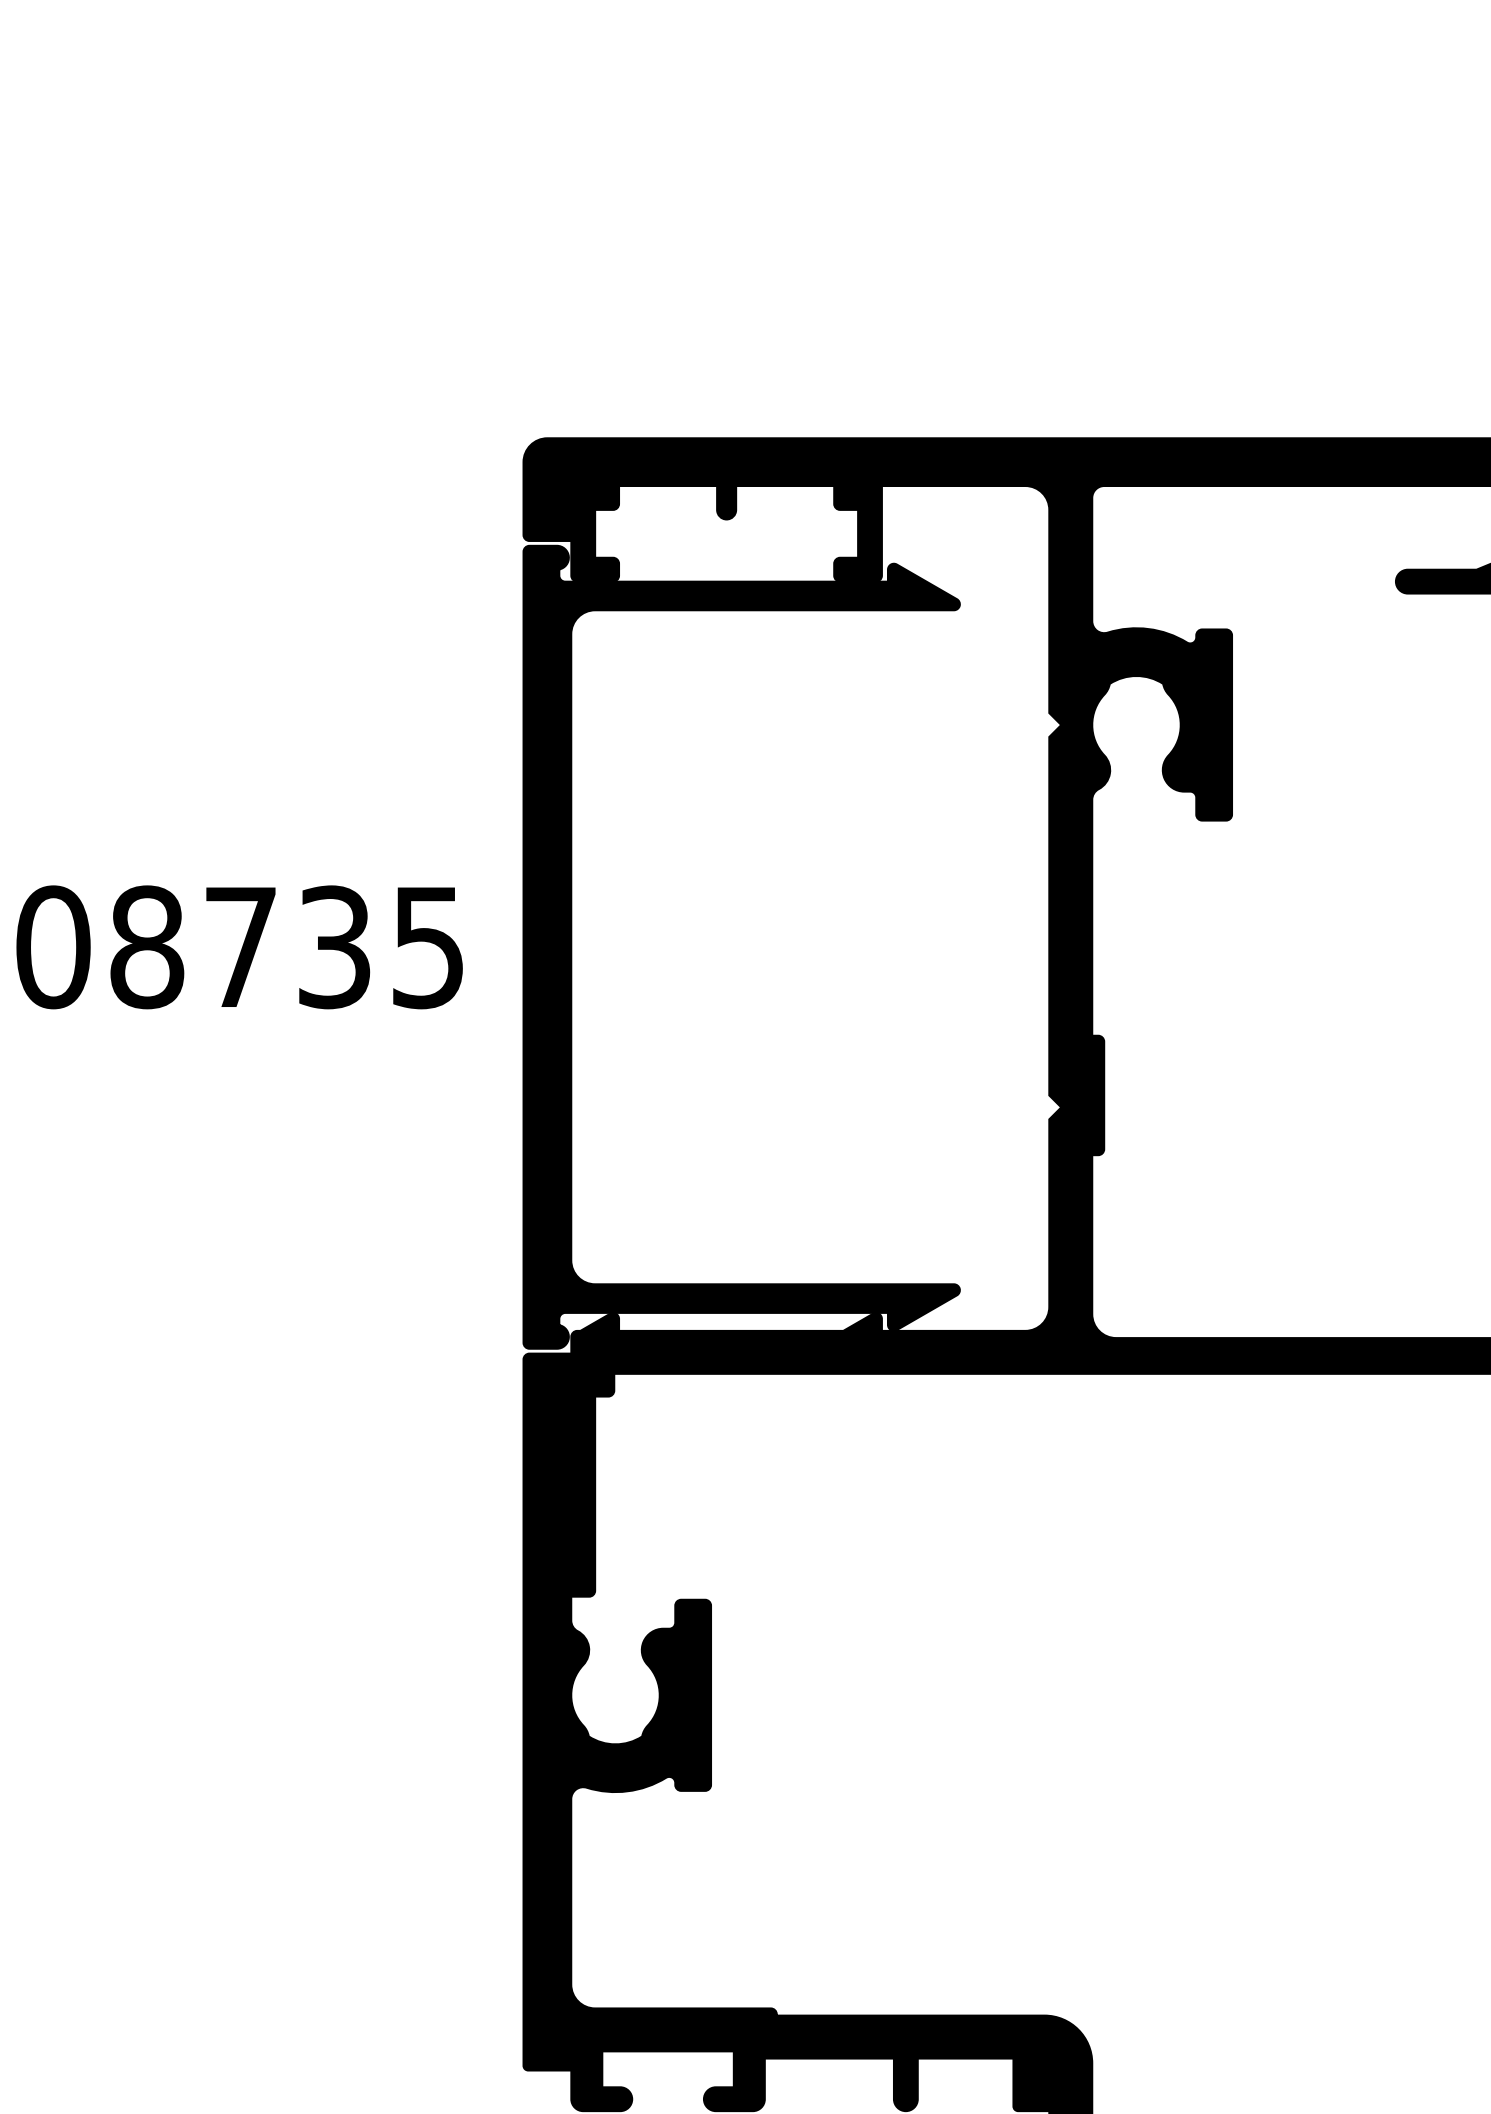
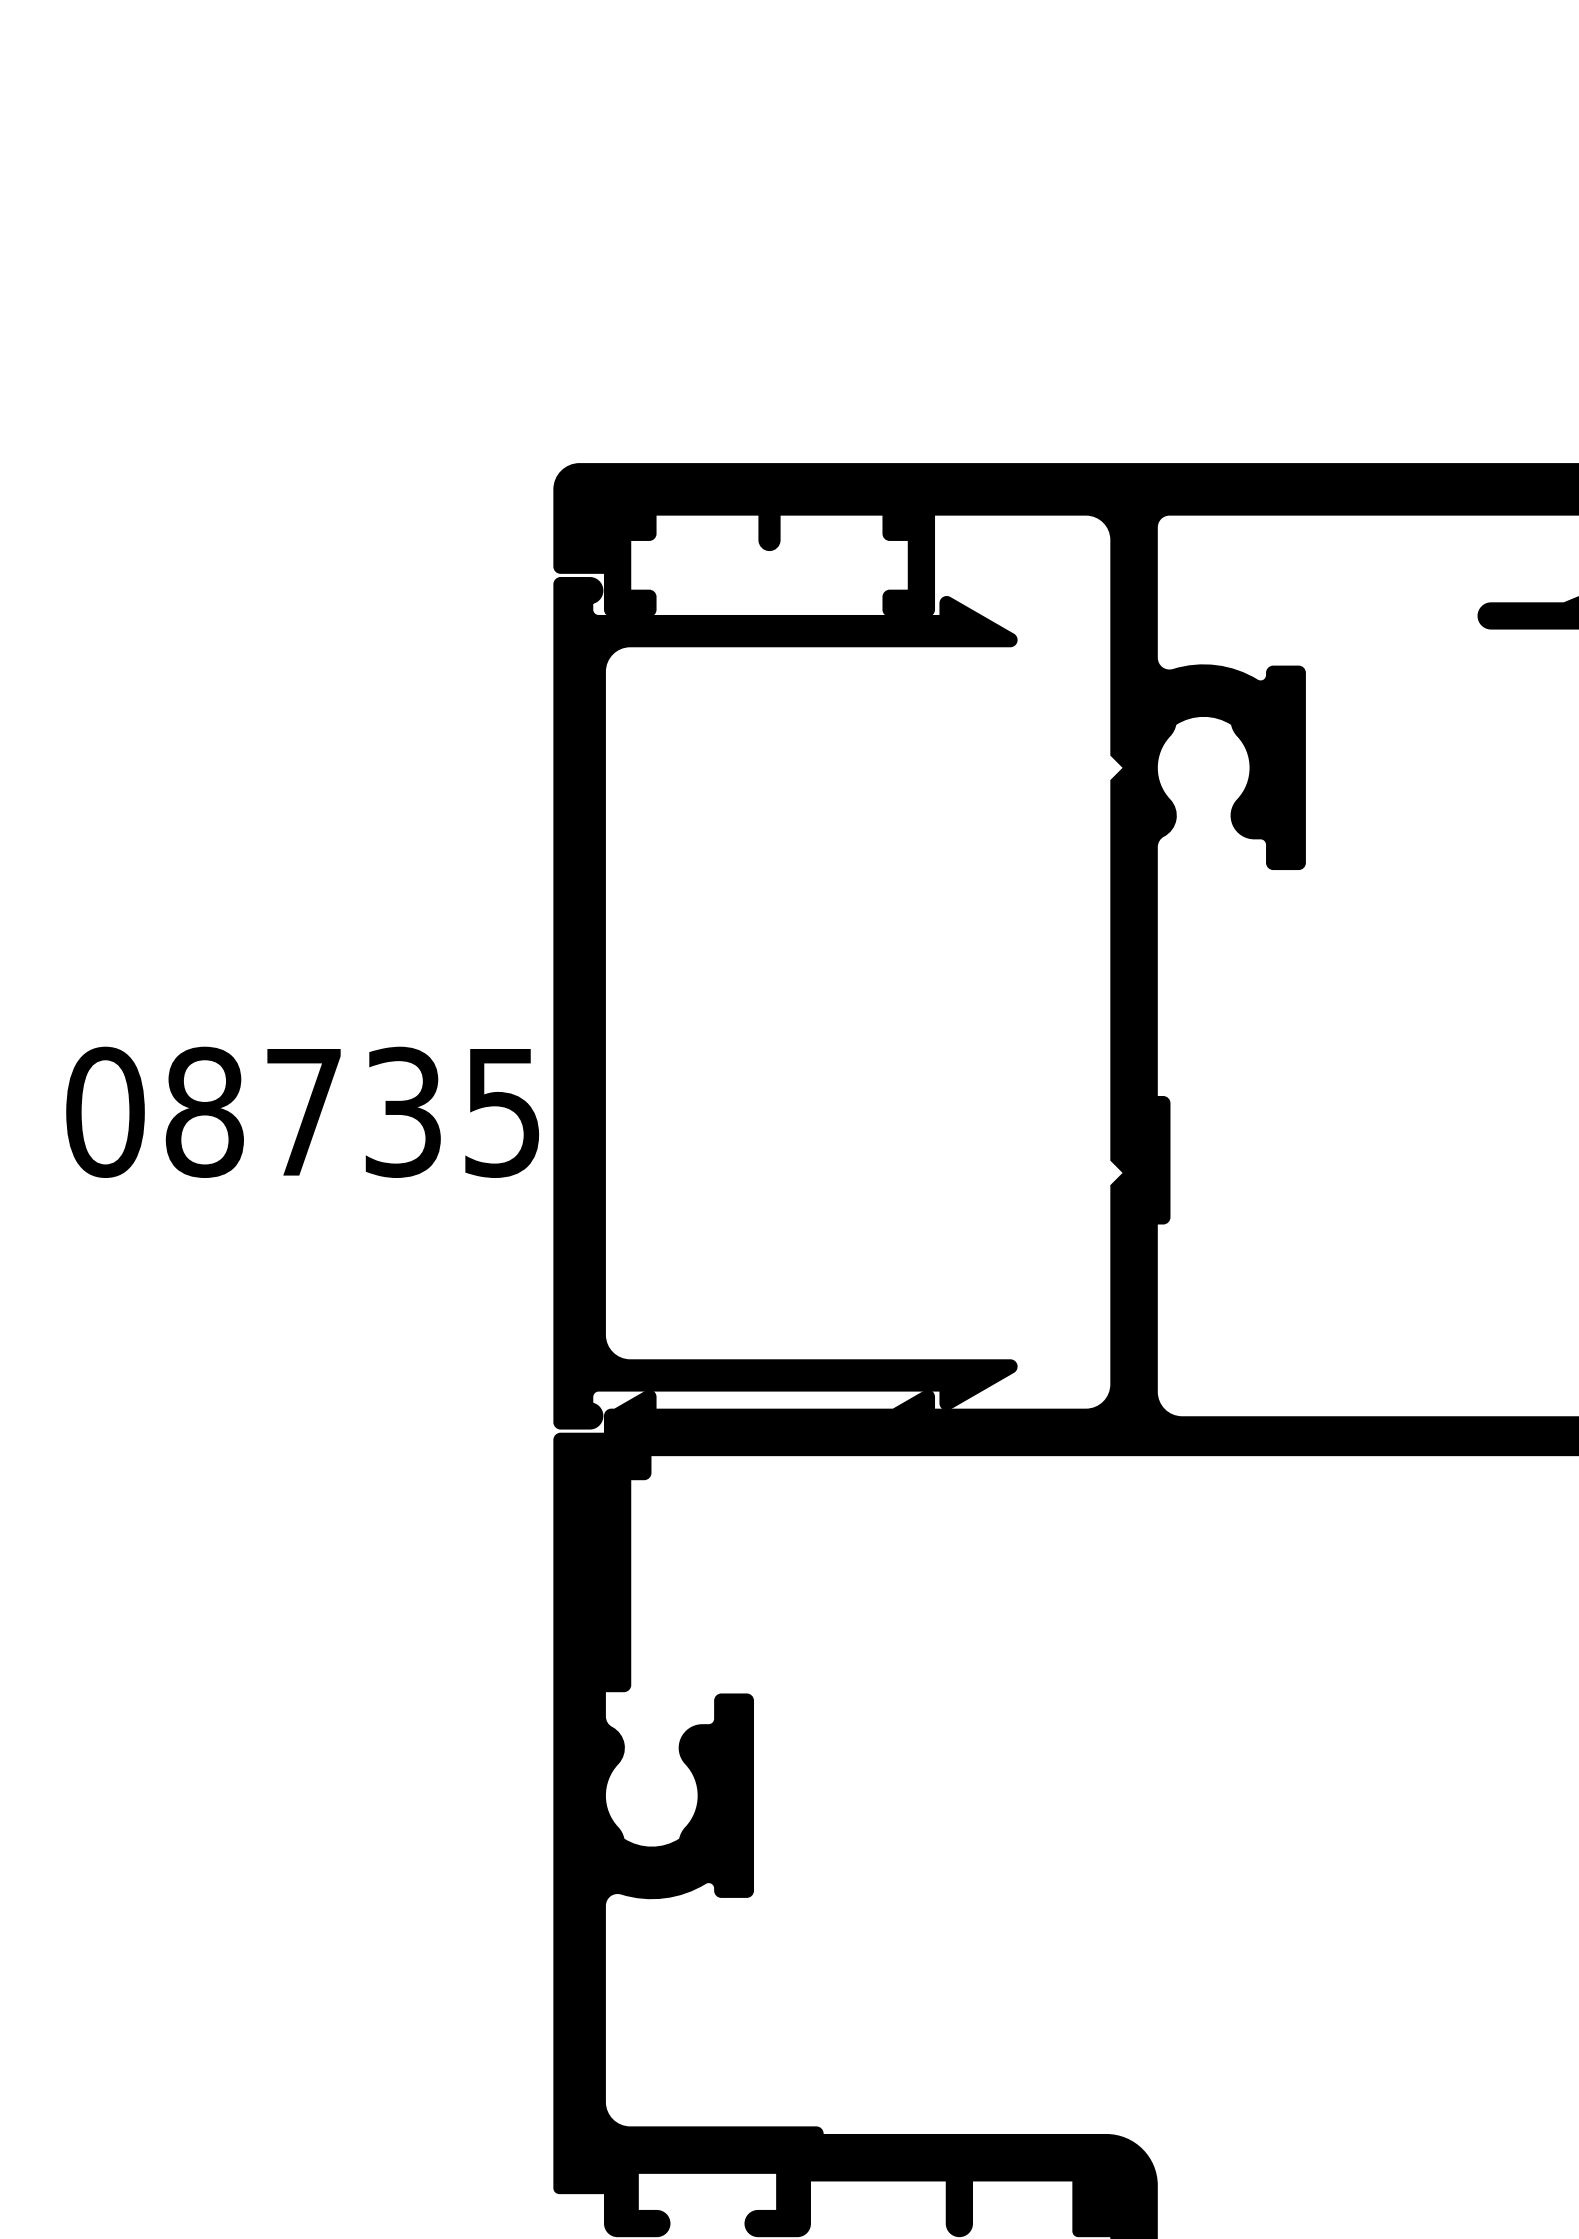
text: (239, 946) -> (302, 1111), moved

